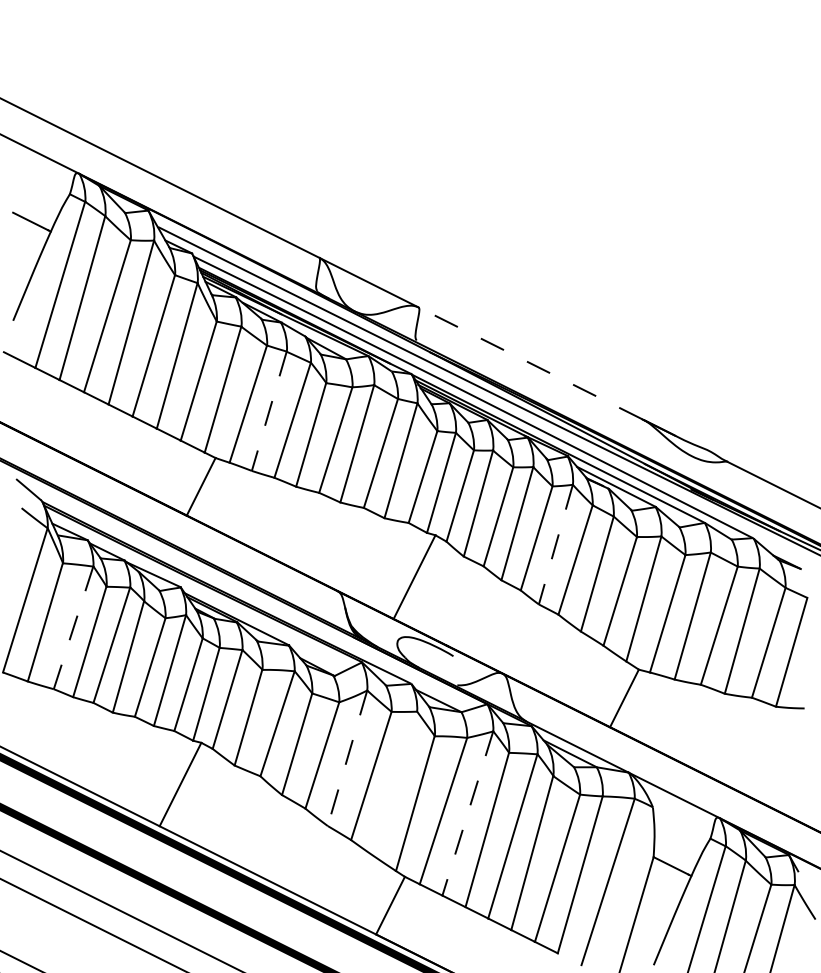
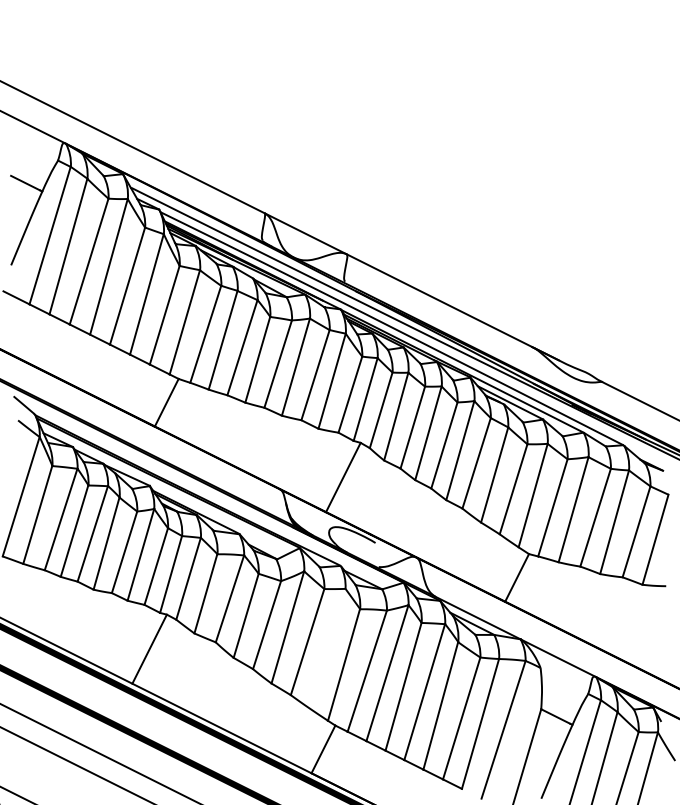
line: (530, 363) -> (439, 300), dashed -> solid
line: (269, 411) -> (223, 340), dashed -> solid
line: (555, 545) -> (460, 451), dashed -> solid
line: (73, 628) -> (61, 520), dashed -> solid
line: (347, 758) -> (287, 627), dashed -> solid
line: (467, 813) -> (387, 673), dashed -> solid

